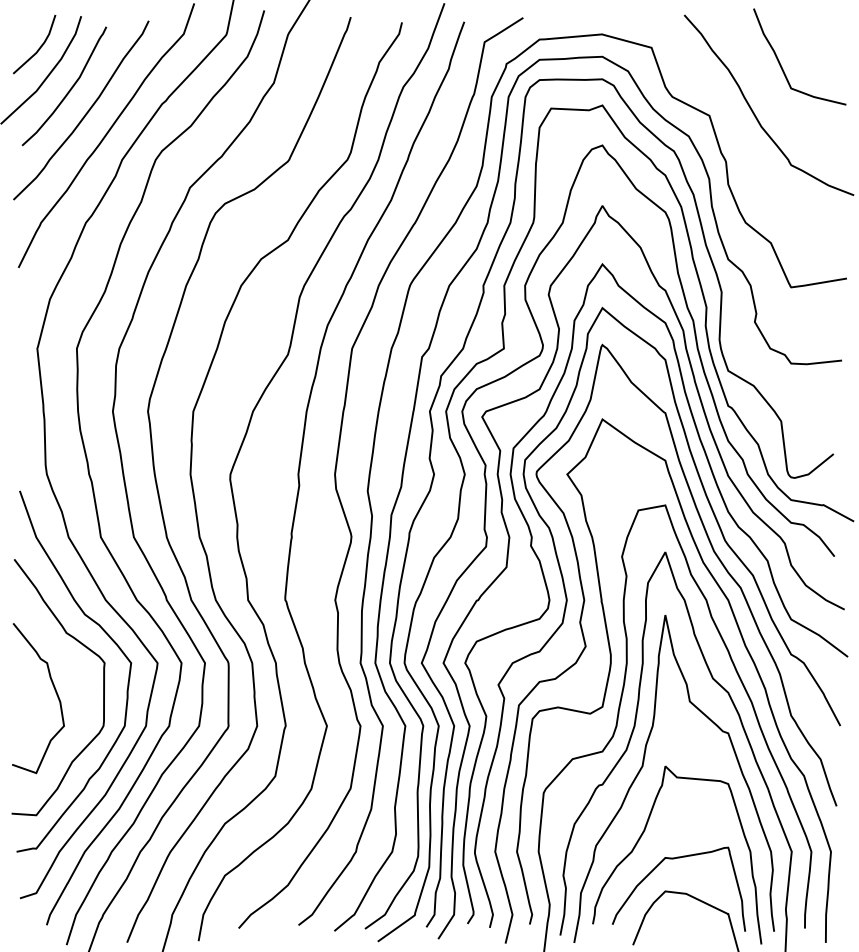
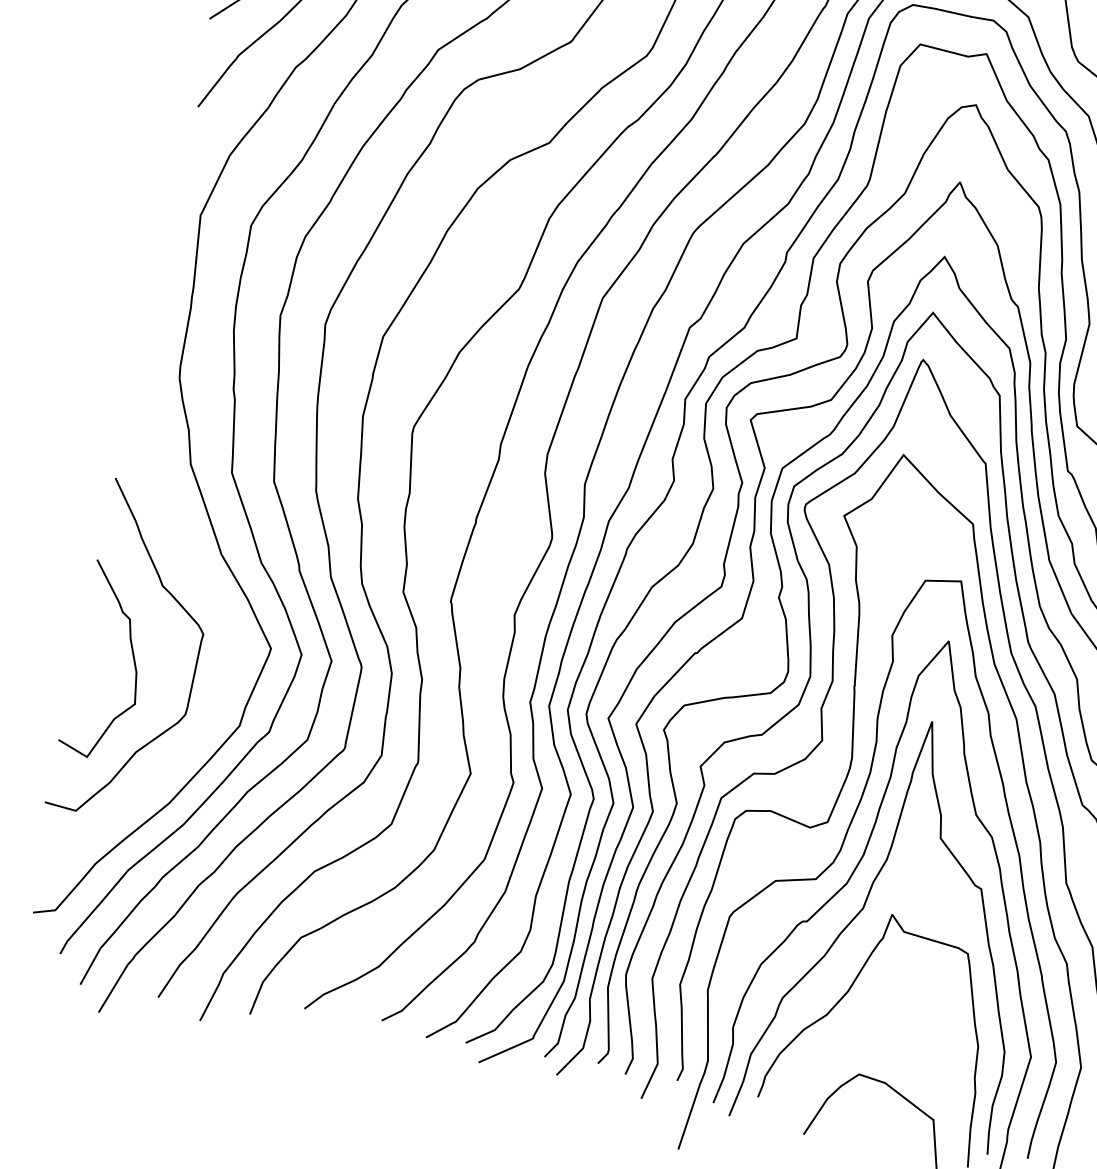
curve: (110, 639) -> (217, 605), removed
curve: (674, 859) -> (879, 1036), removed

